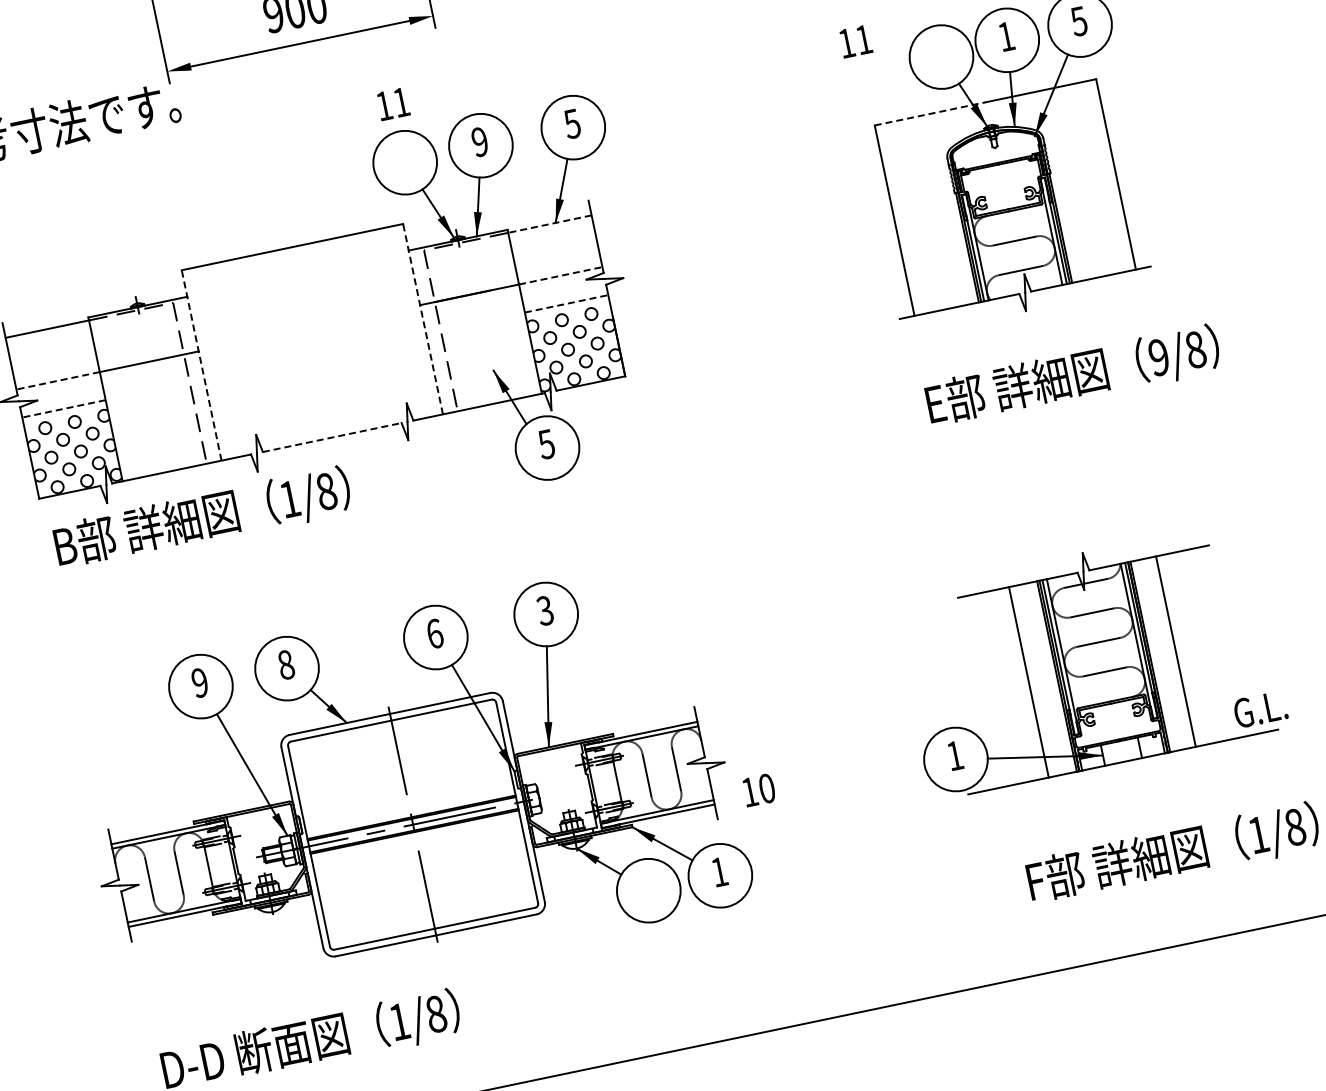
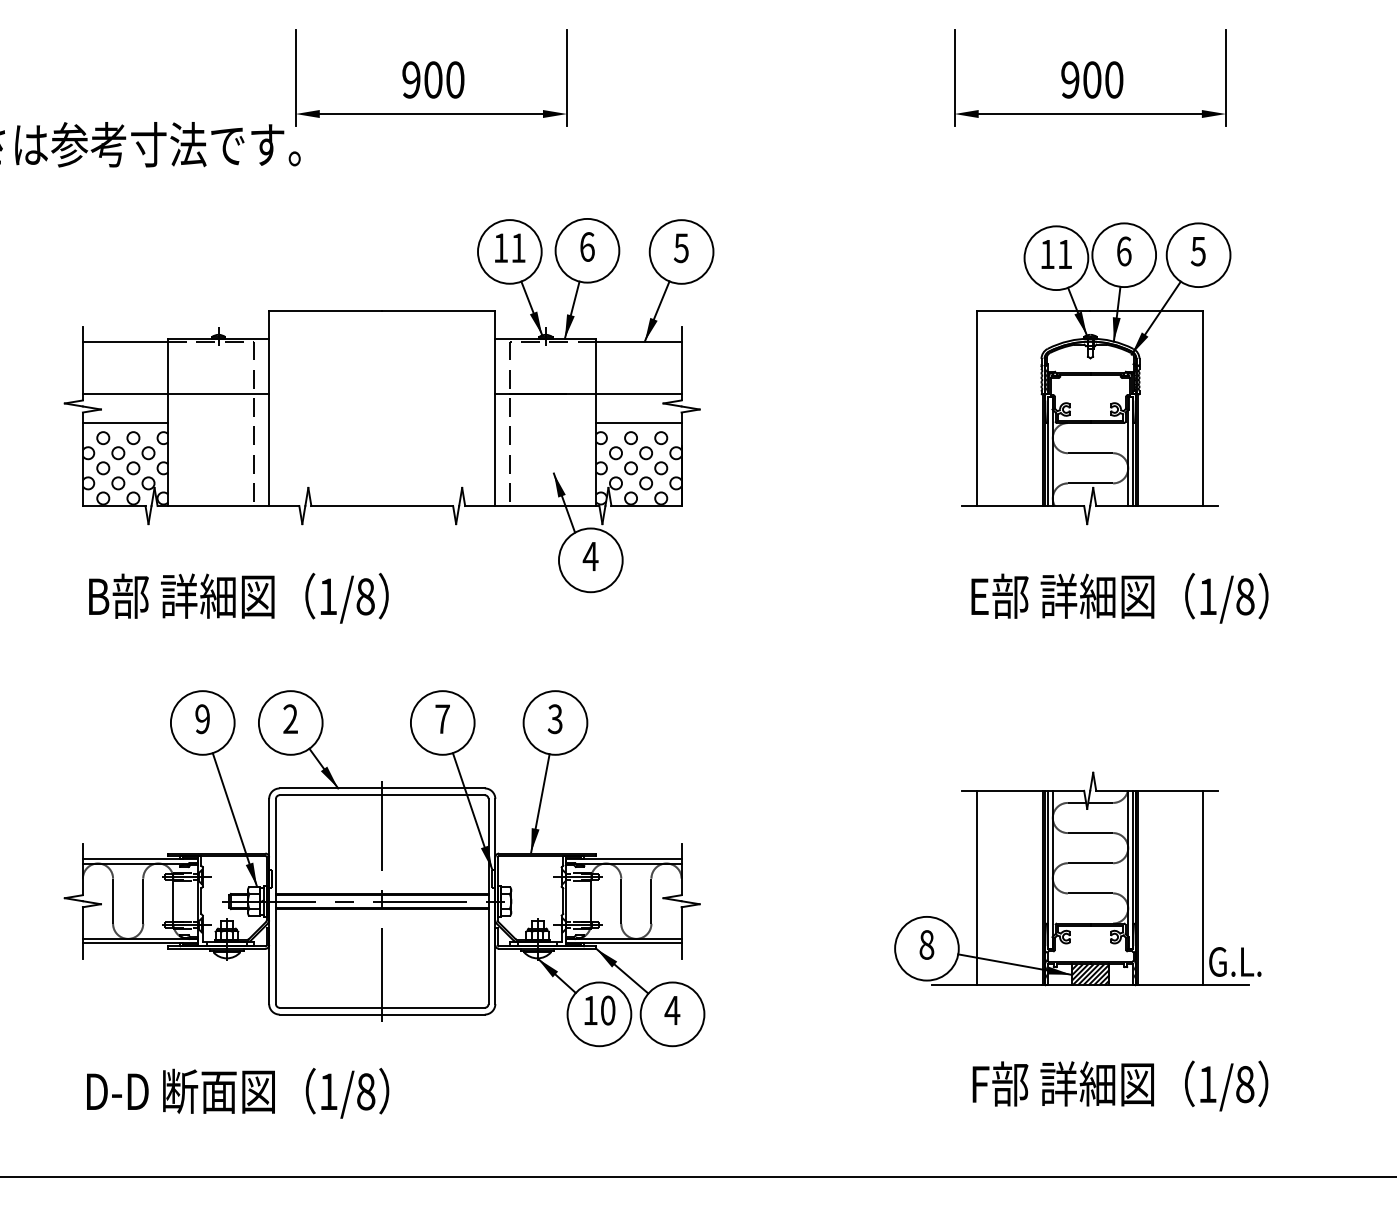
text: (1006, 36) -> (1124, 251), 1 -> 6
text: (855, 41) -> (1056, 254), moved
text: (393, 103) -> (510, 247), moved
line: (929, 113) -> (1033, 311), dashed -> solid
text: (480, 141) -> (587, 246), 9 -> 6
line: (549, 224) -> (638, 341), dashed -> solid
line: (560, 275) -> (638, 394), dashed -> solid
line: (566, 304) -> (638, 423), dashed -> solid
line: (423, 318) -> (495, 408), dashed -> solid
text: (1158, 357) -> (1207, 596), 9/8 -> 1/8
line: (201, 365) -> (269, 408), dashed -> solid
line: (58, 380) -> (125, 394), dashed -> solid
line: (64, 409) -> (125, 423), dashed -> solid
line: (332, 437) -> (382, 506), dashed -> solid
text: (546, 444) -> (590, 556), 5 -> 4
text: (202, 518) -> (238, 597), moved
text: (434, 634) -> (442, 719), 6 -> 7
line: (1175, 650) -> (1203, 887), moved
text: (286, 665) -> (290, 719), 8 -> 2
line: (1029, 681) -> (977, 887), moved
hatch: (1121, 751) -> (1090, 974), added
text: (954, 755) -> (926, 944), 1 -> 8
text: (758, 790) -> (599, 1010), moved
text: (719, 872) -> (672, 1010), 1 -> 4

